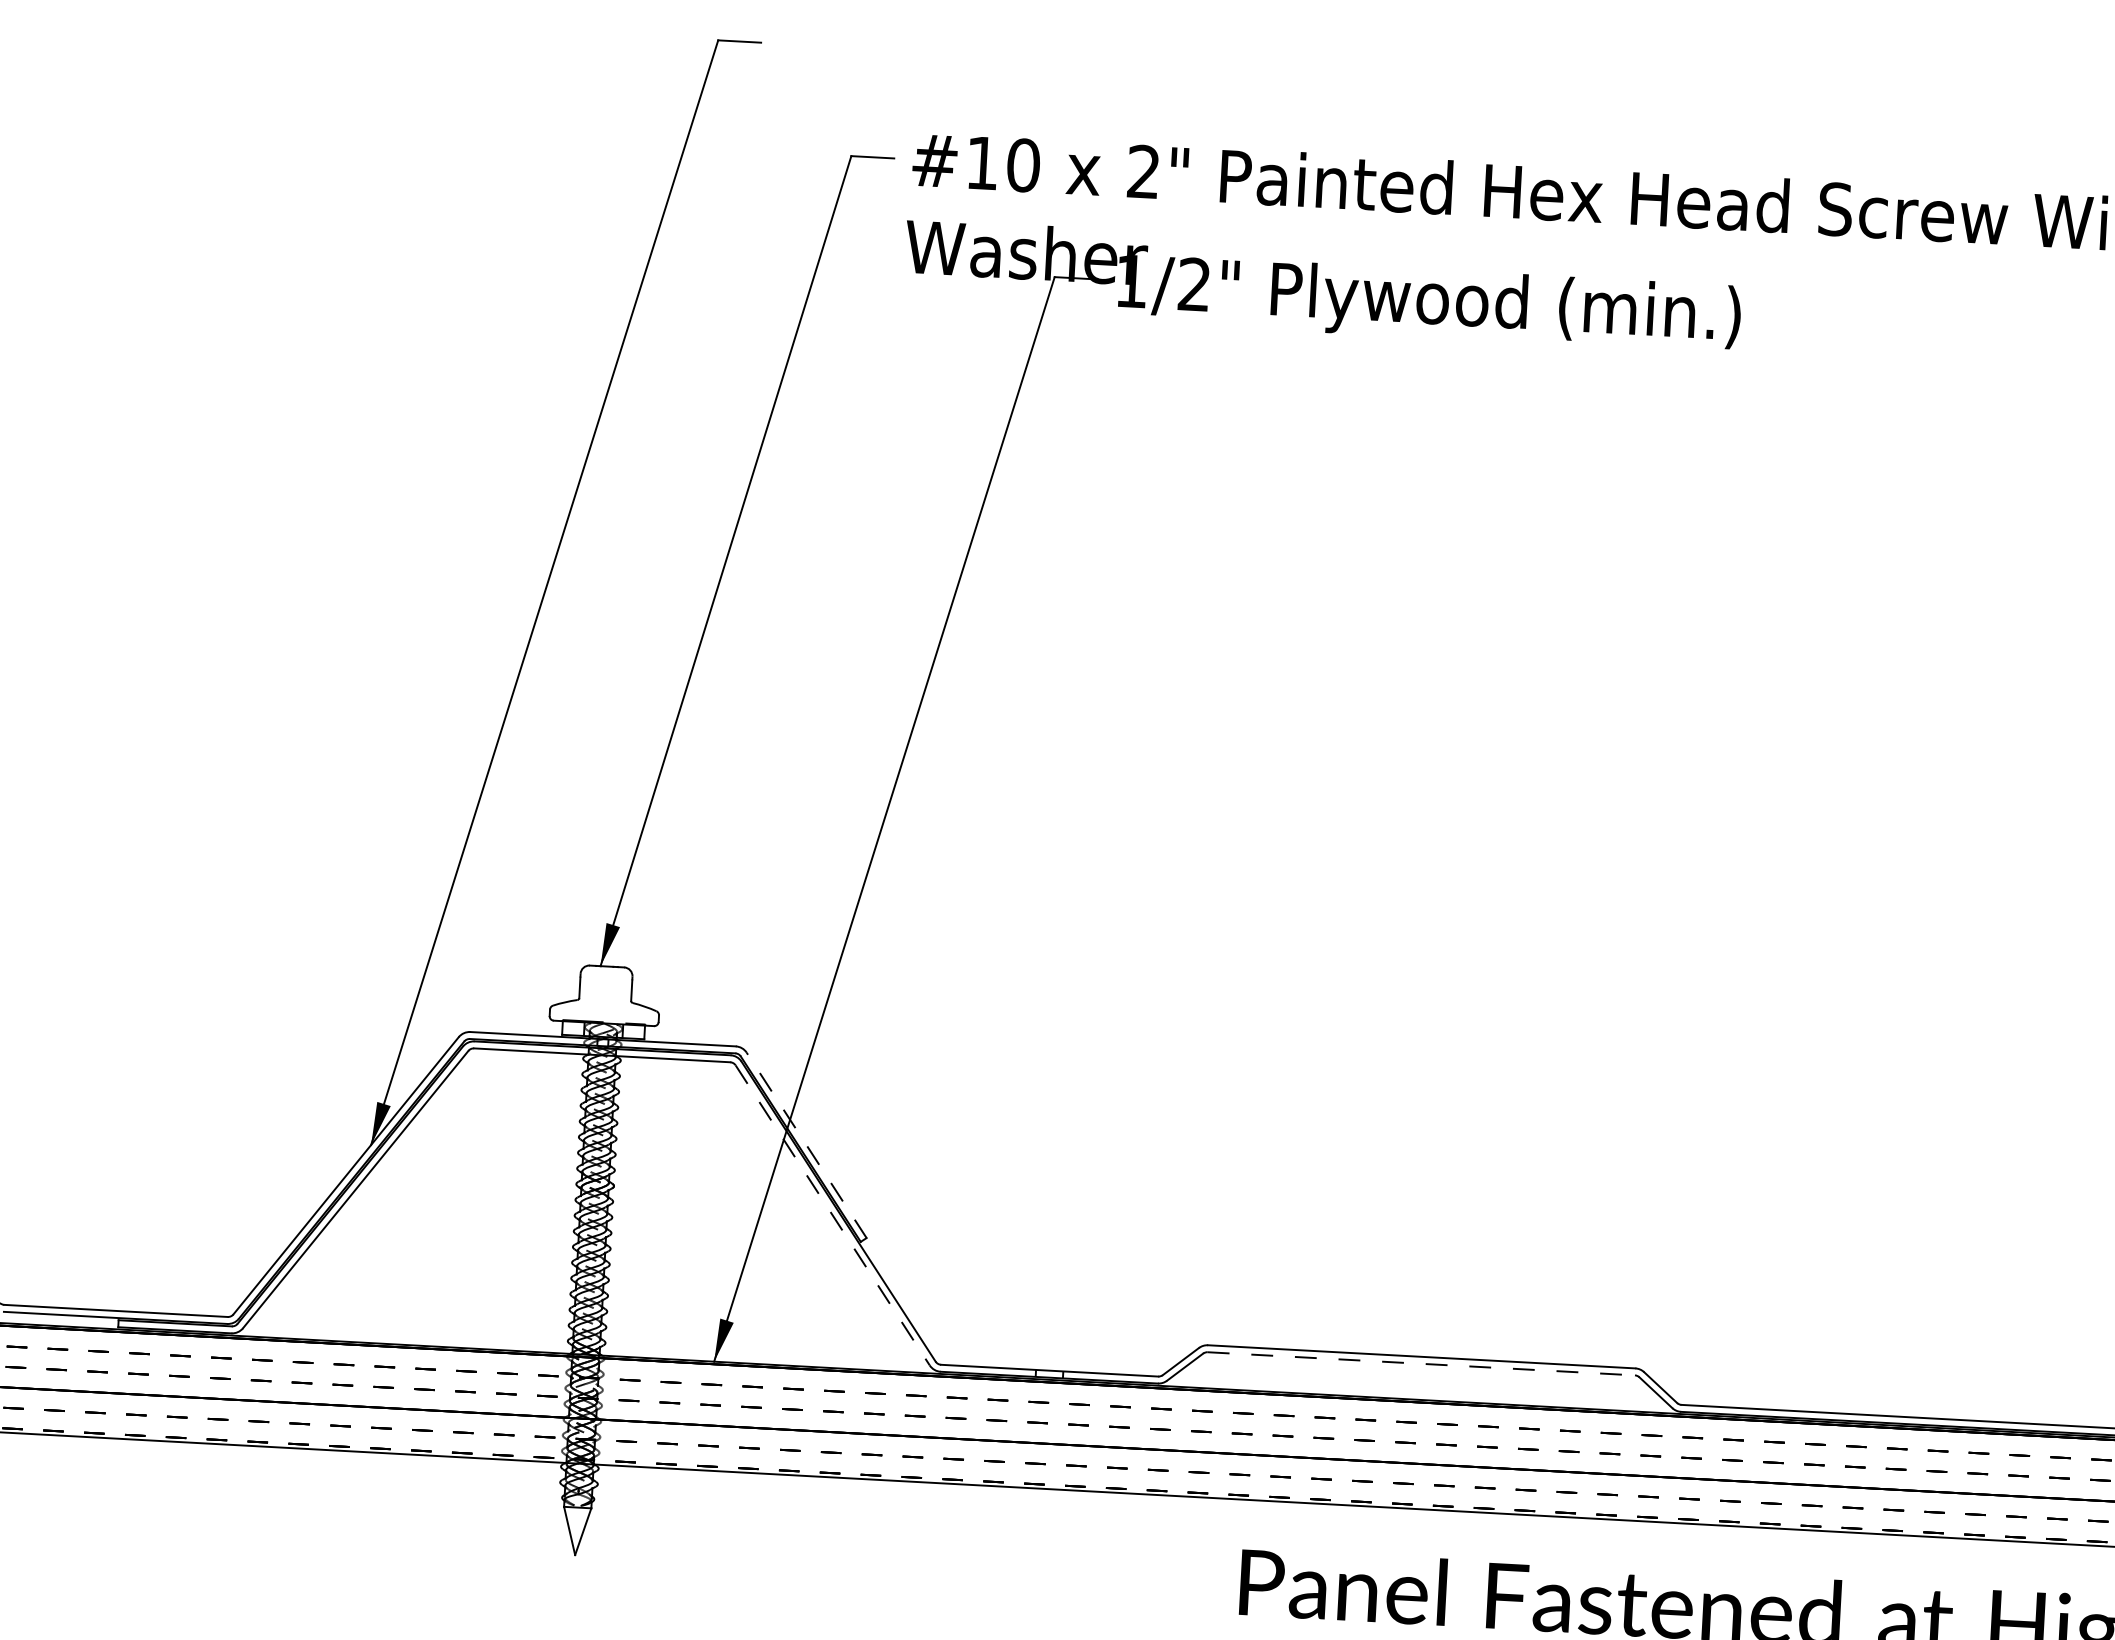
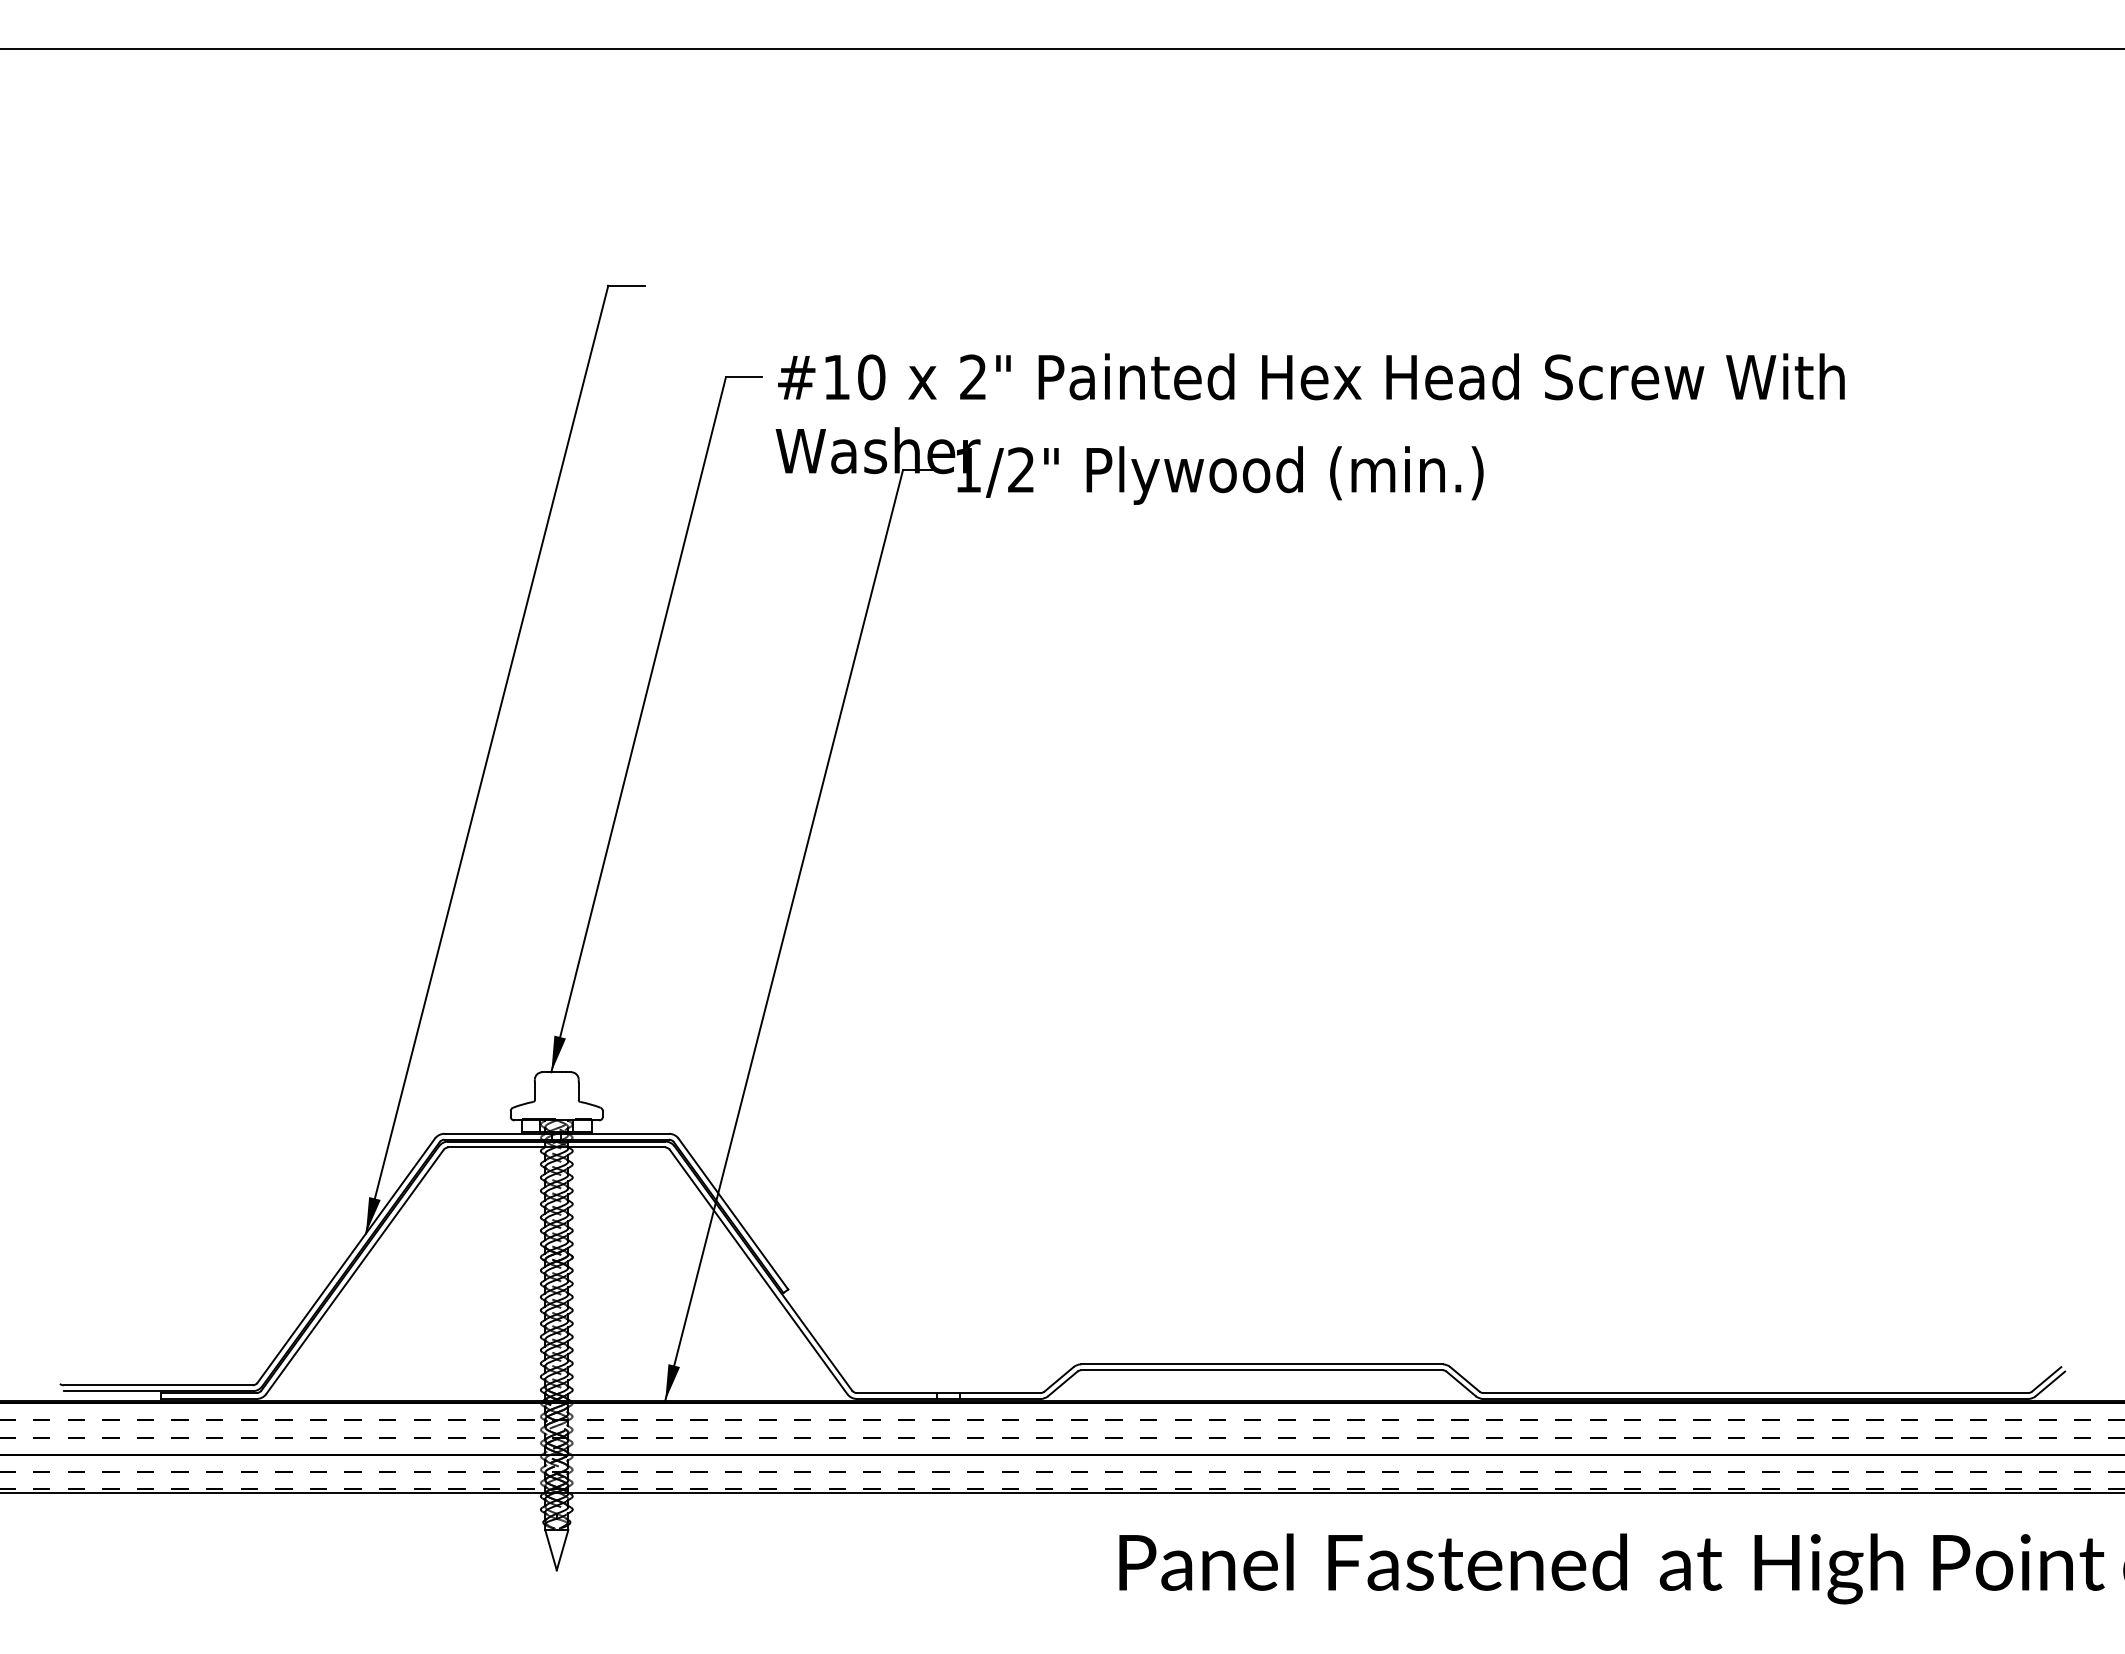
line: (806, 1144) -> (733, 1213), dashed -> solid
line: (832, 1214) -> (758, 1271), dashed -> solid
line: (1421, 1364) -> (1262, 1370), dashed -> solid

